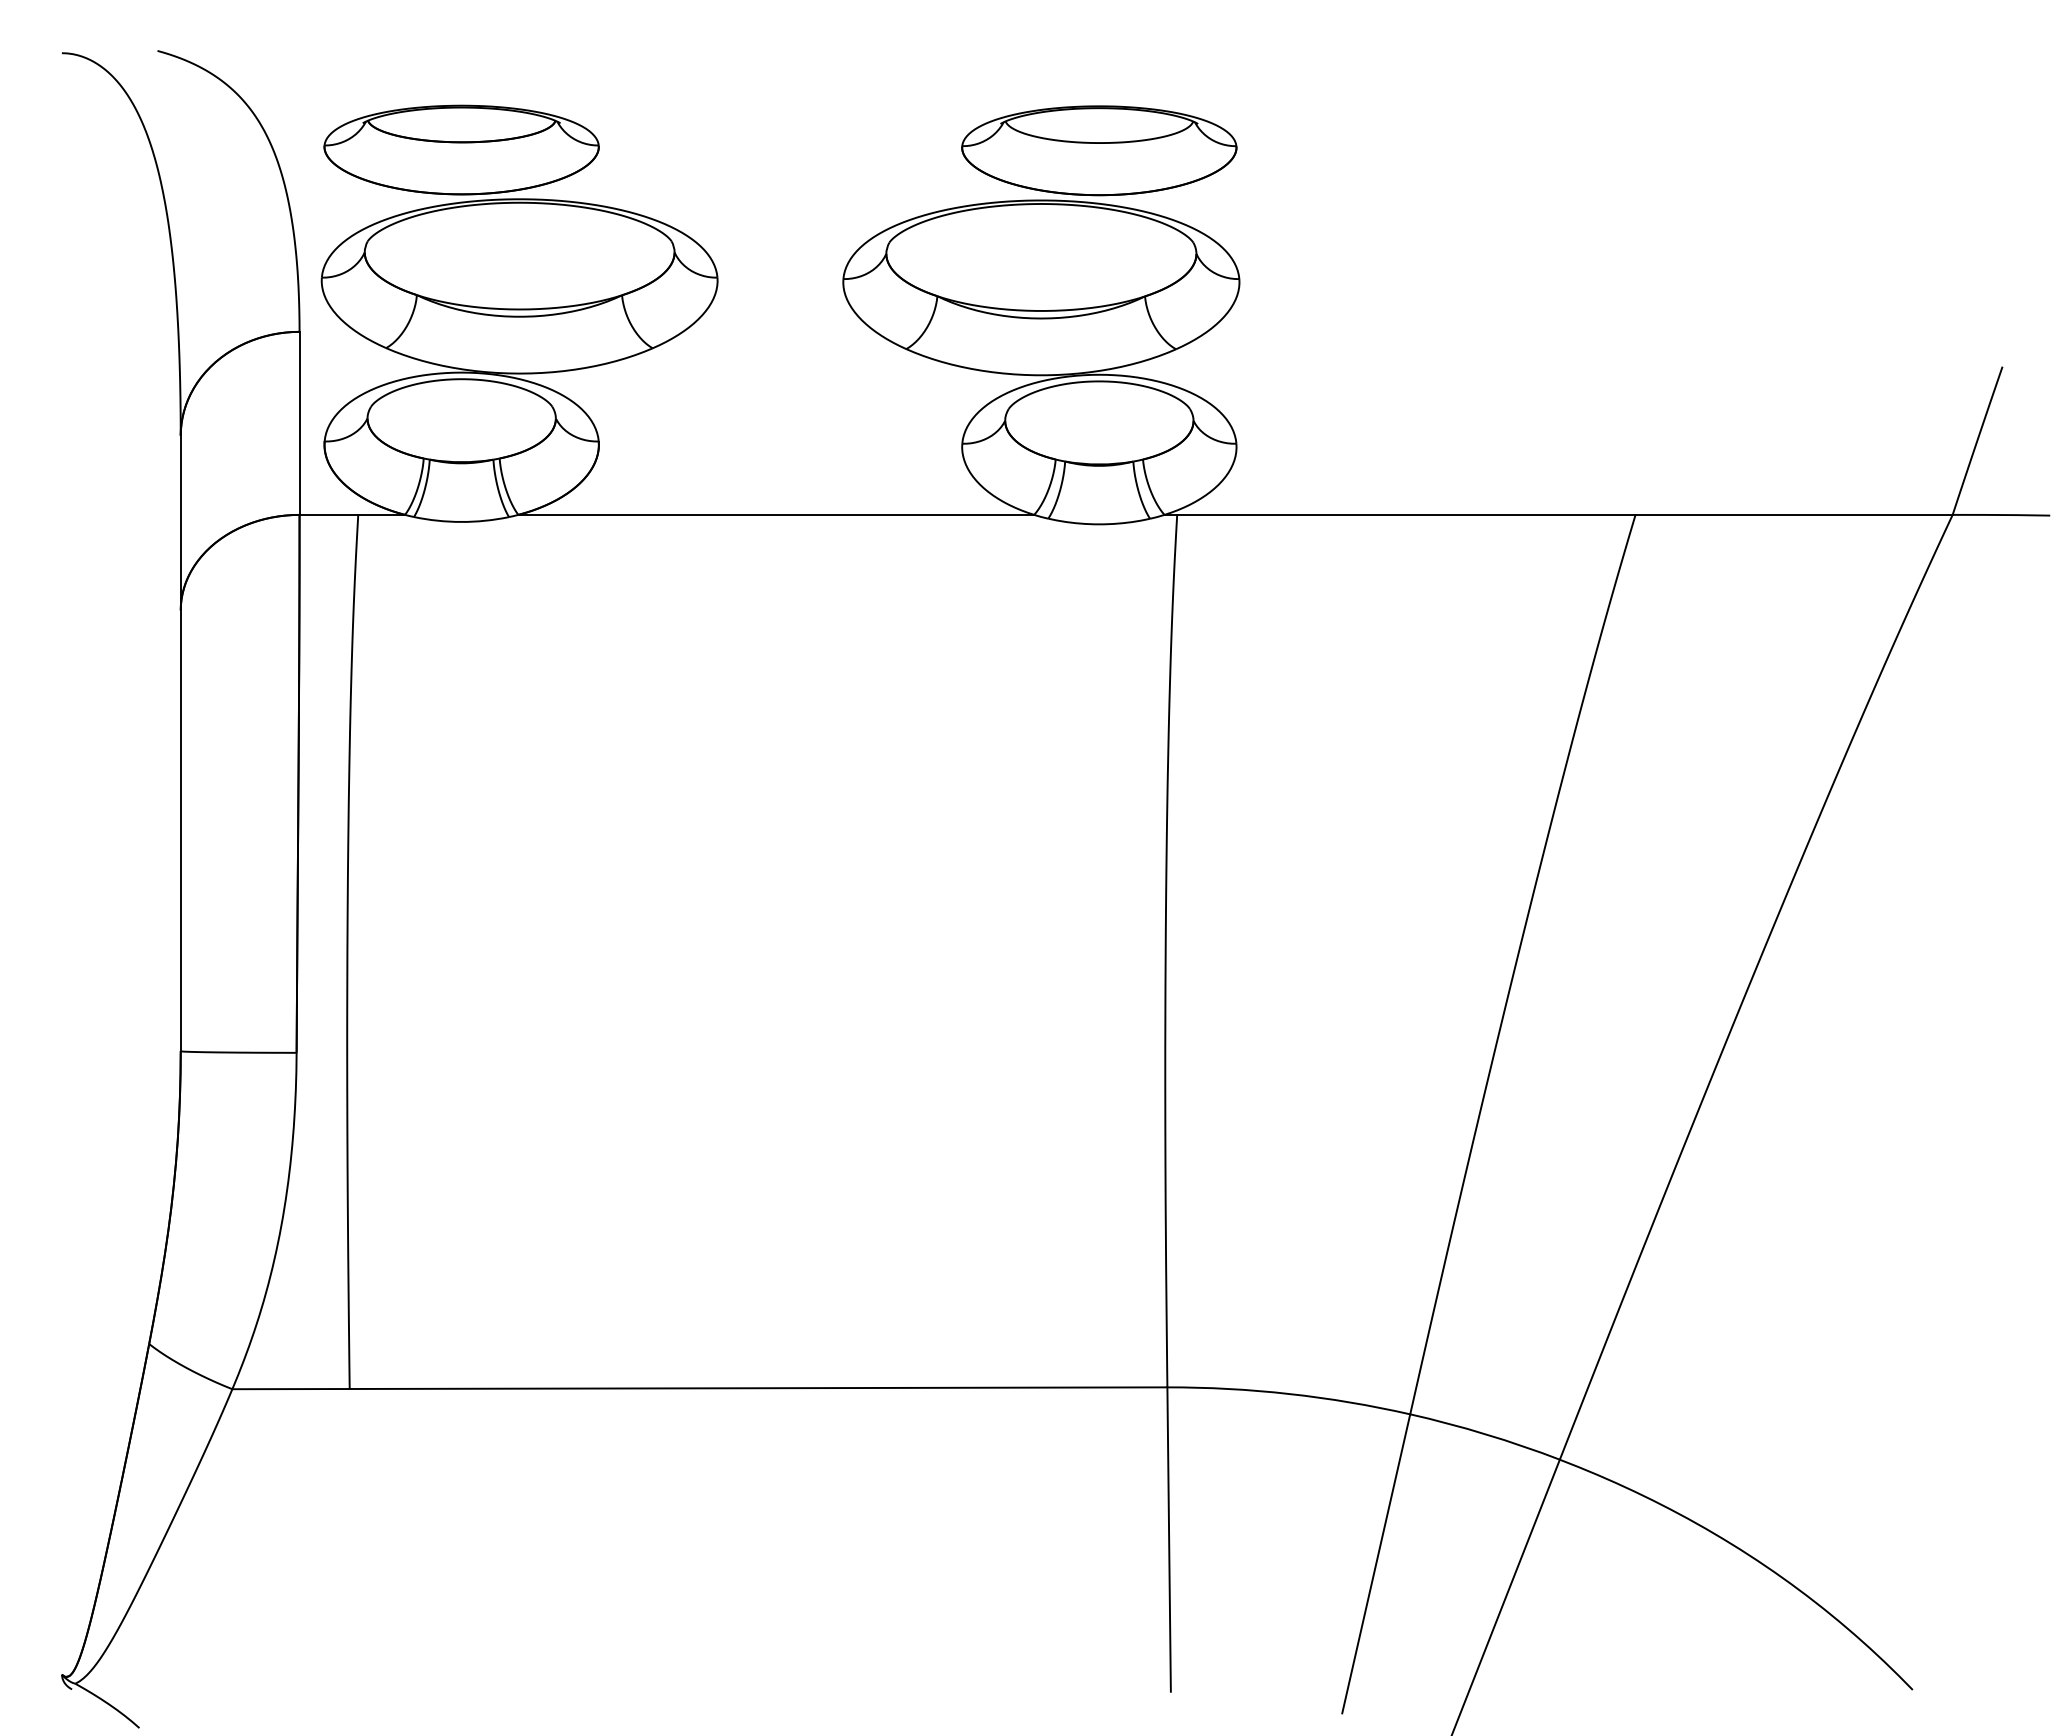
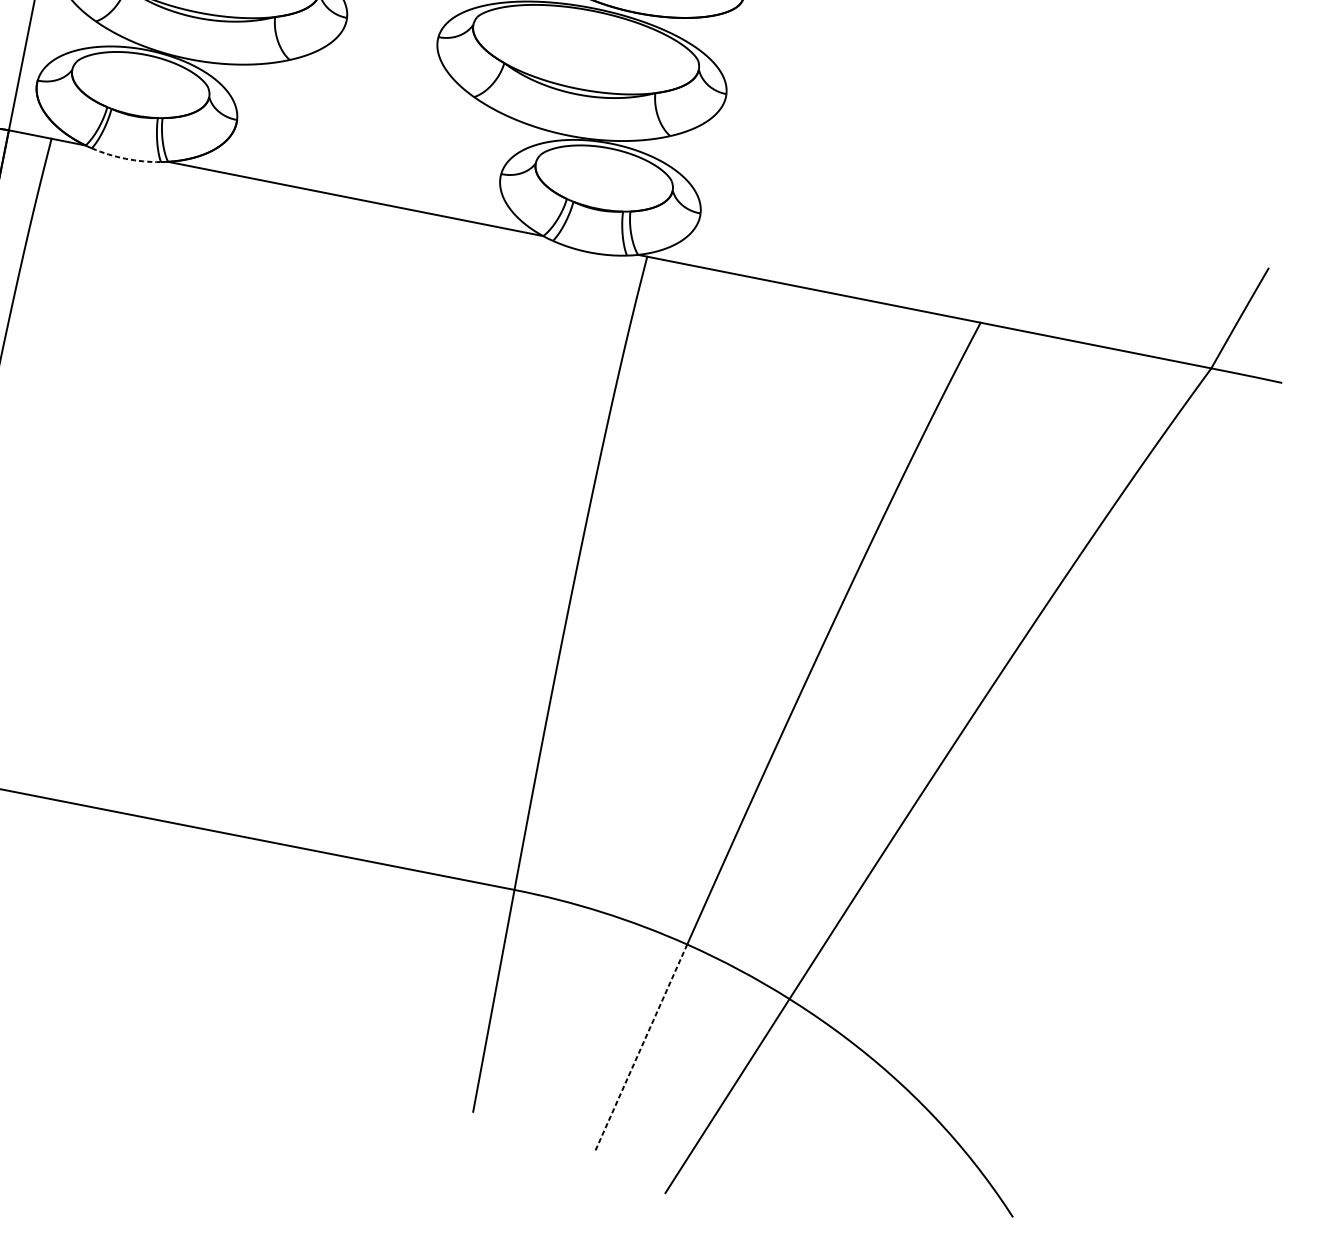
arc: (461, 521) -> (125, 158), solid -> dashed
line: (1376, 1564) -> (641, 1048), solid -> dashed

